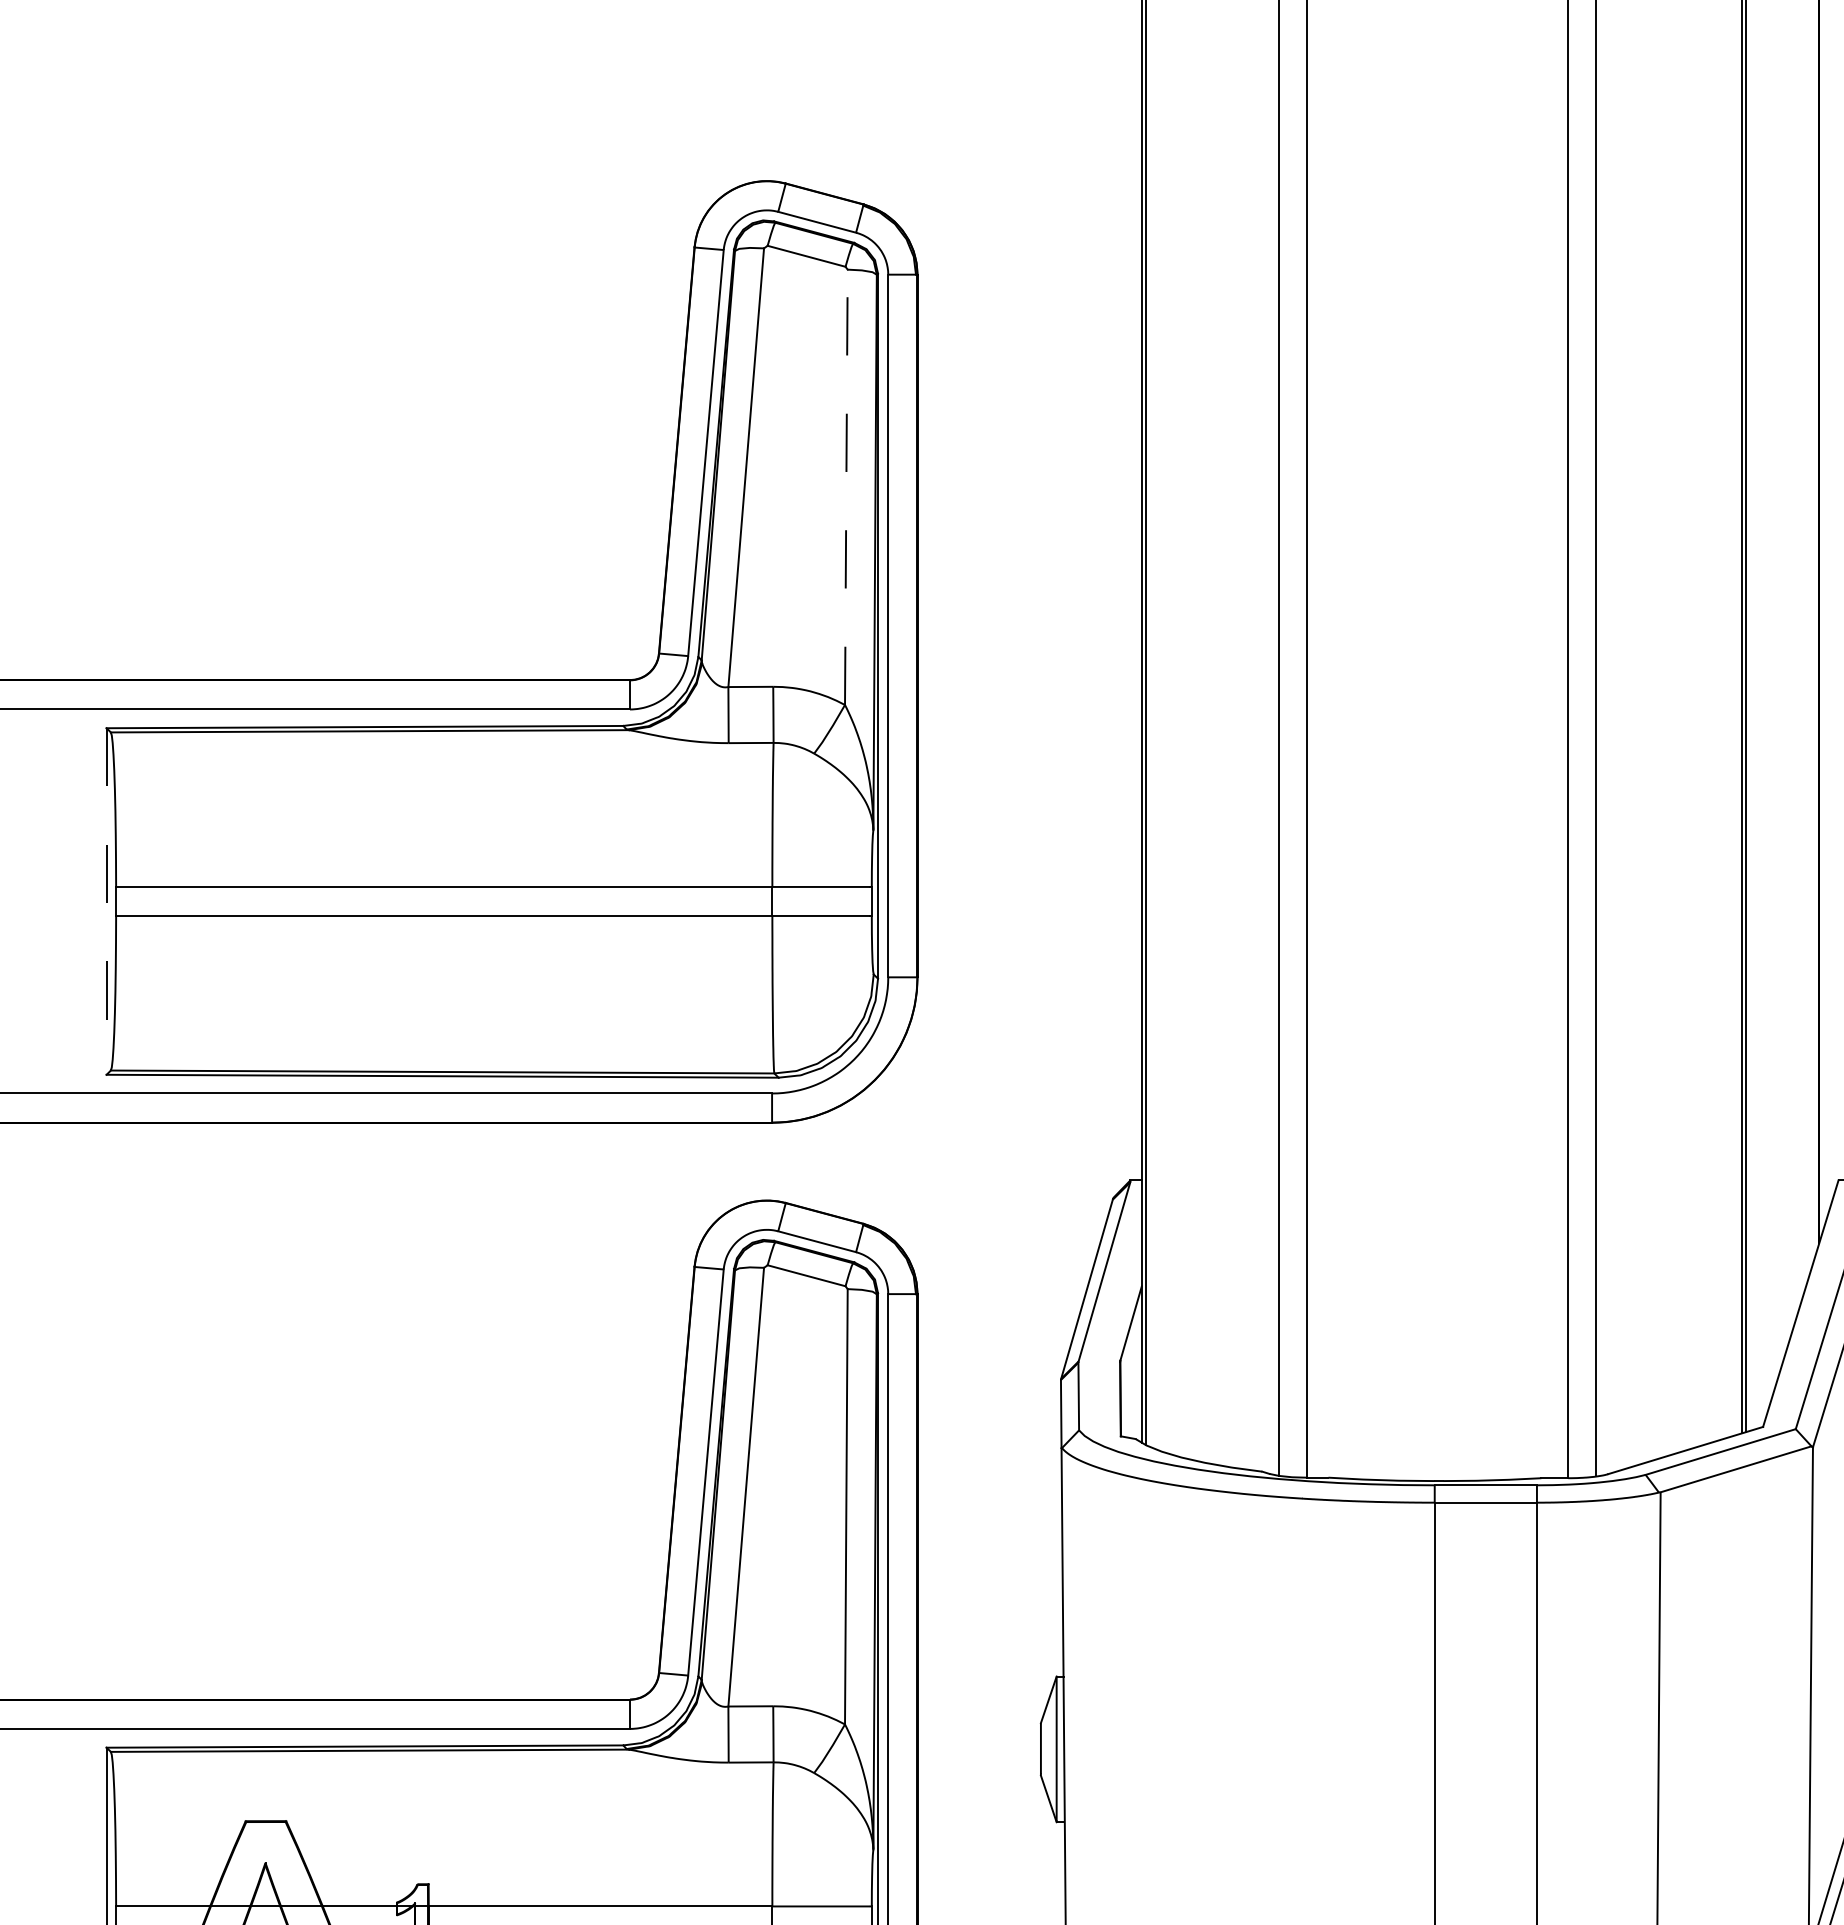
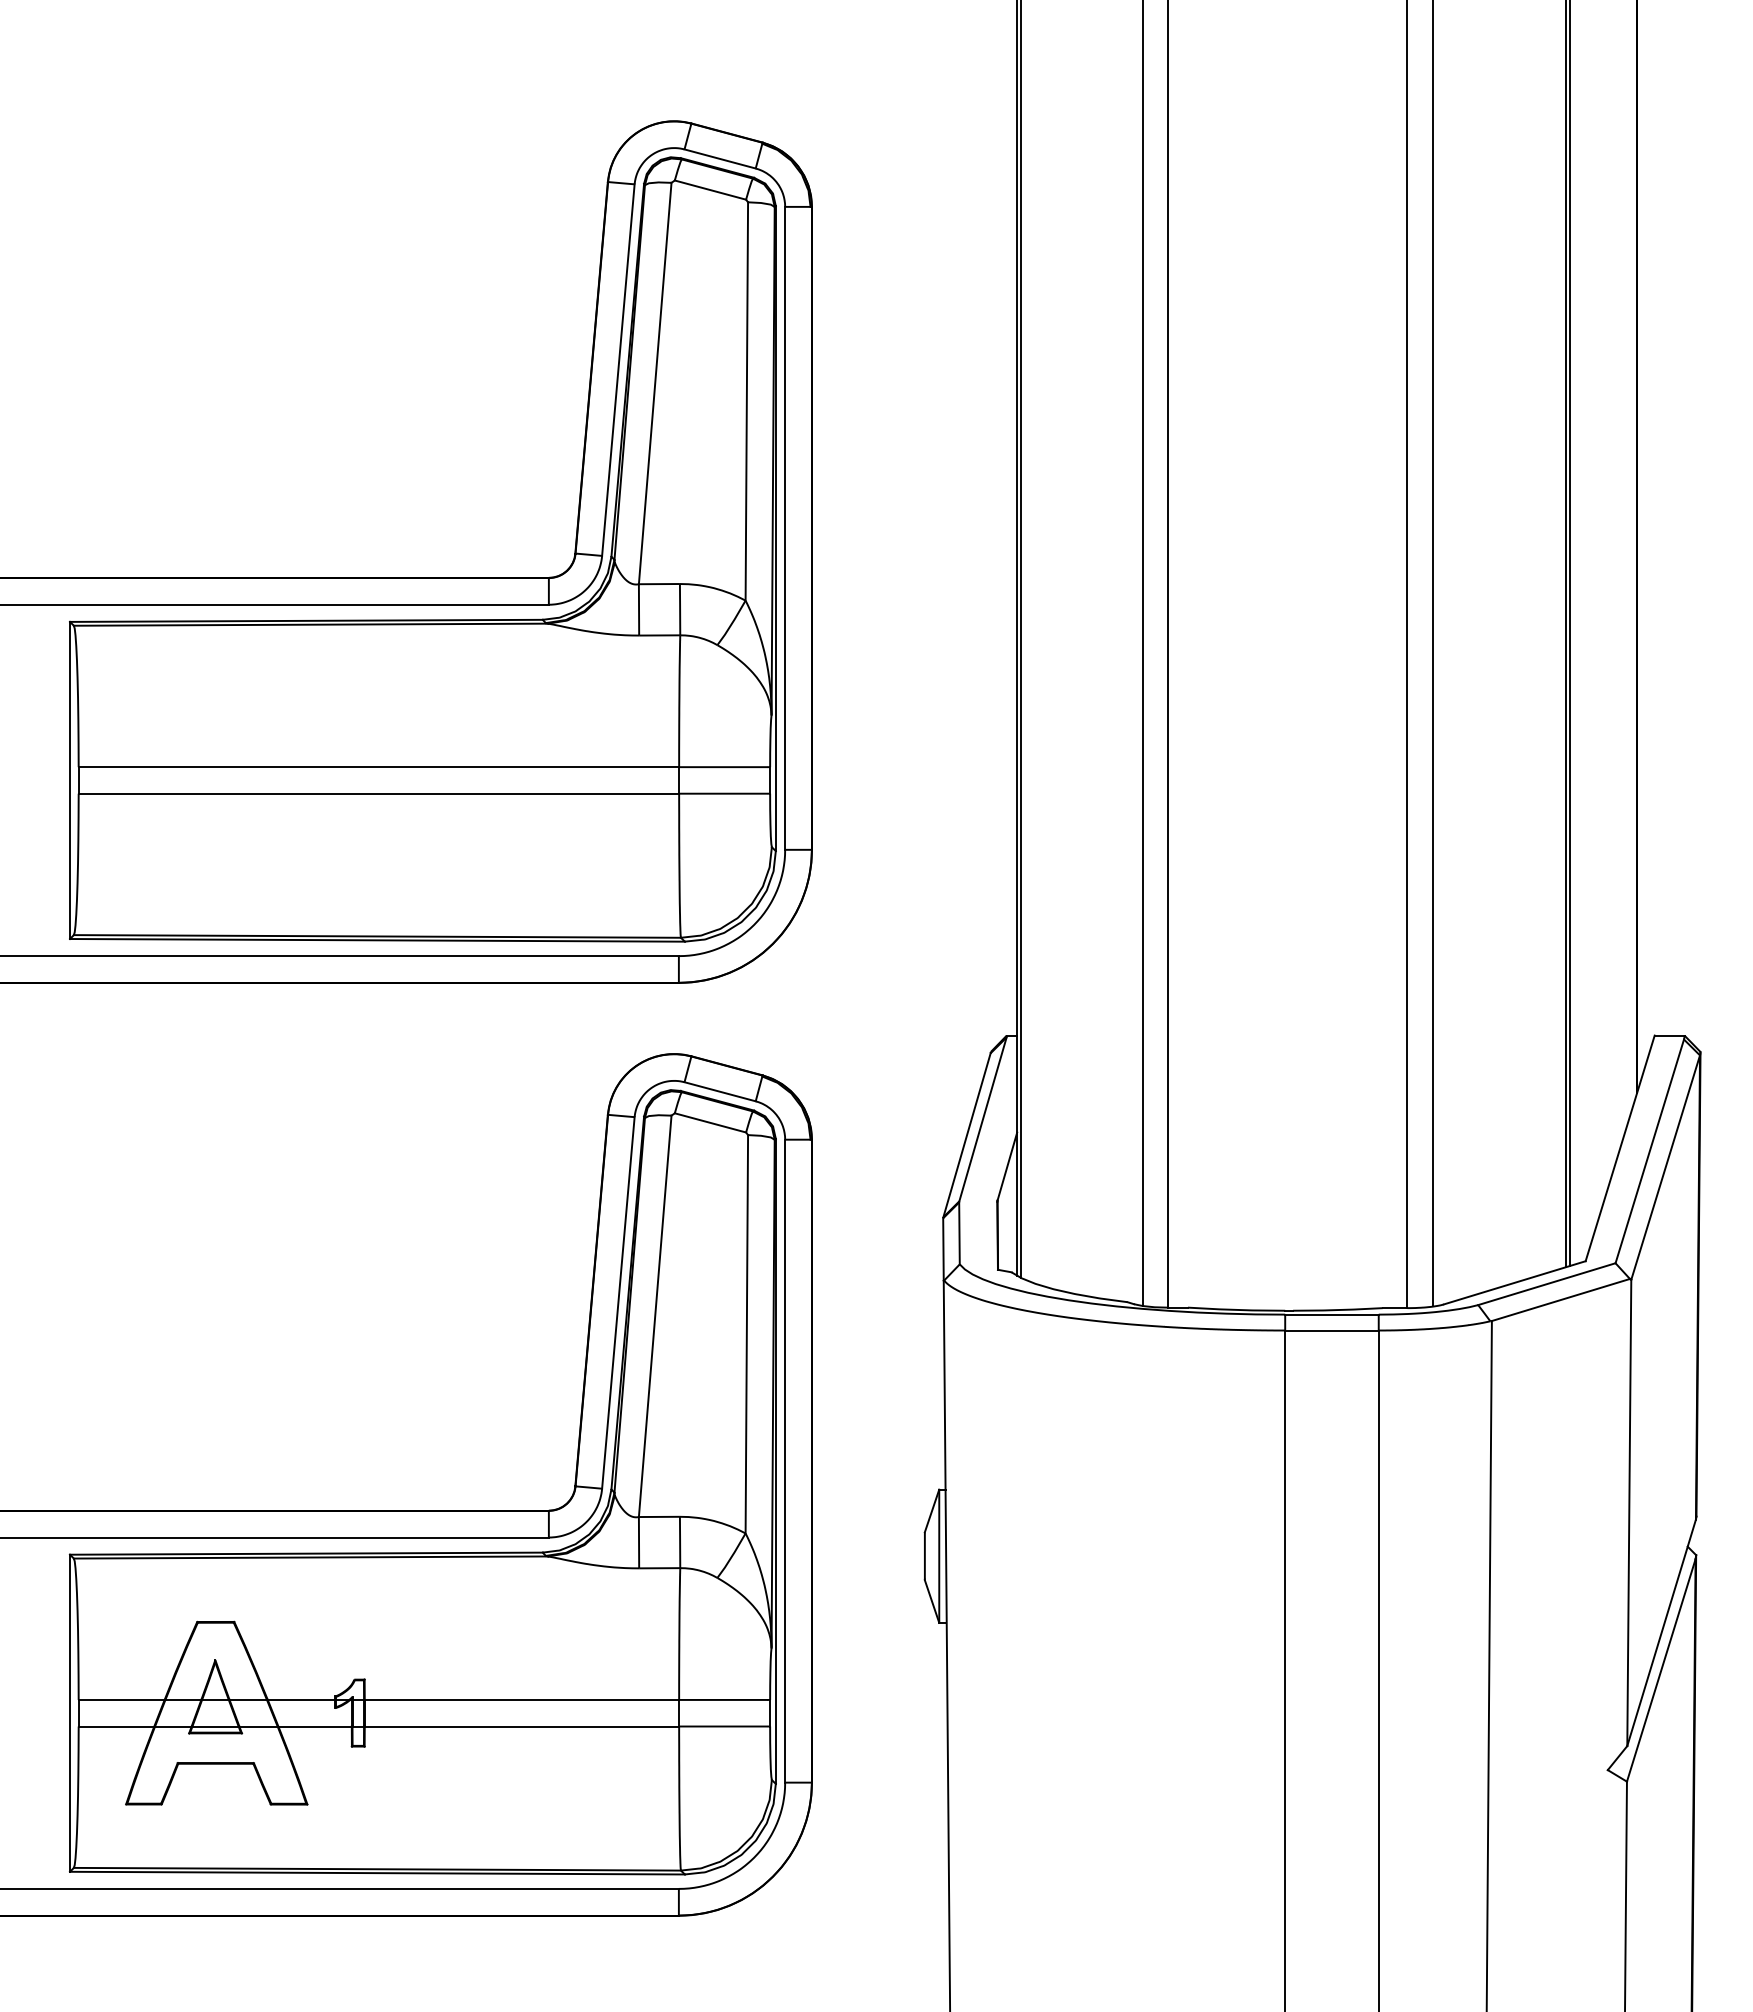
line: (845, 486) -> (746, 400), dashed -> solid
line: (107, 901) -> (70, 780), dashed -> solid

